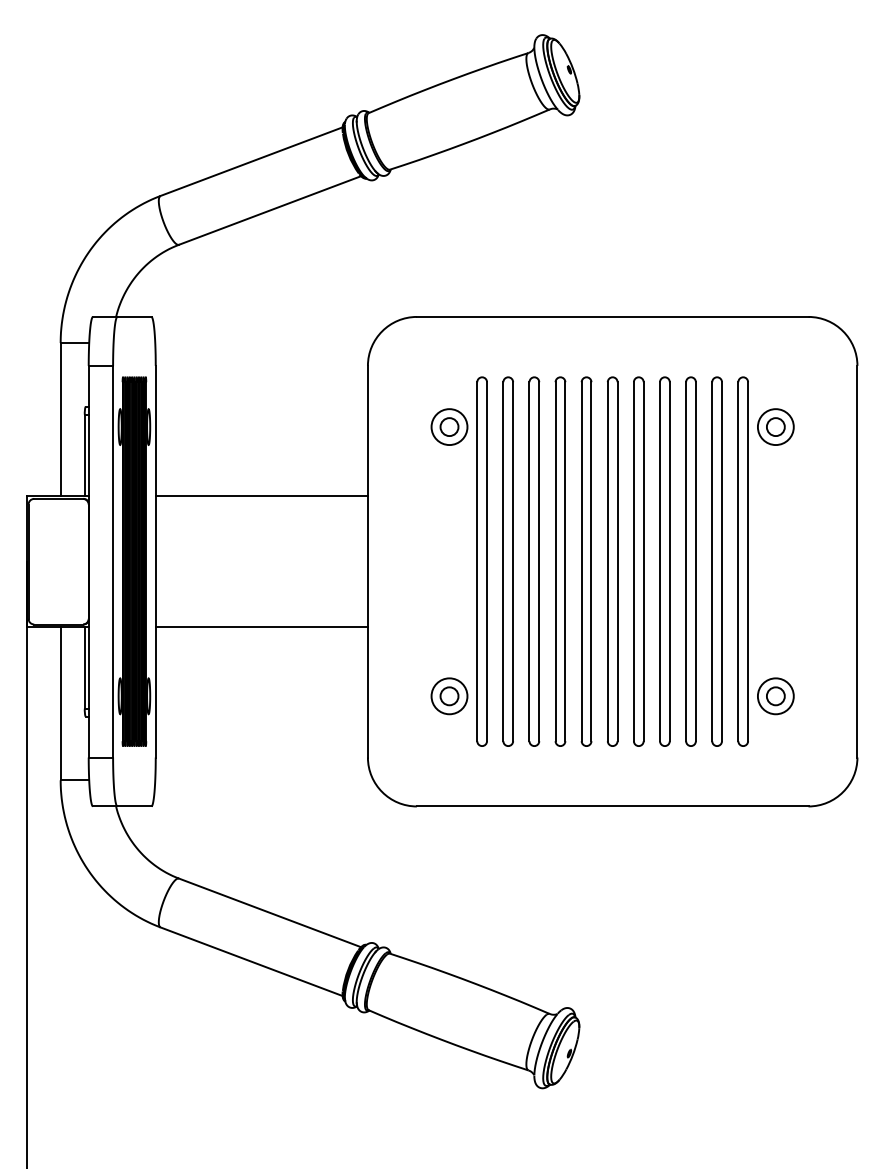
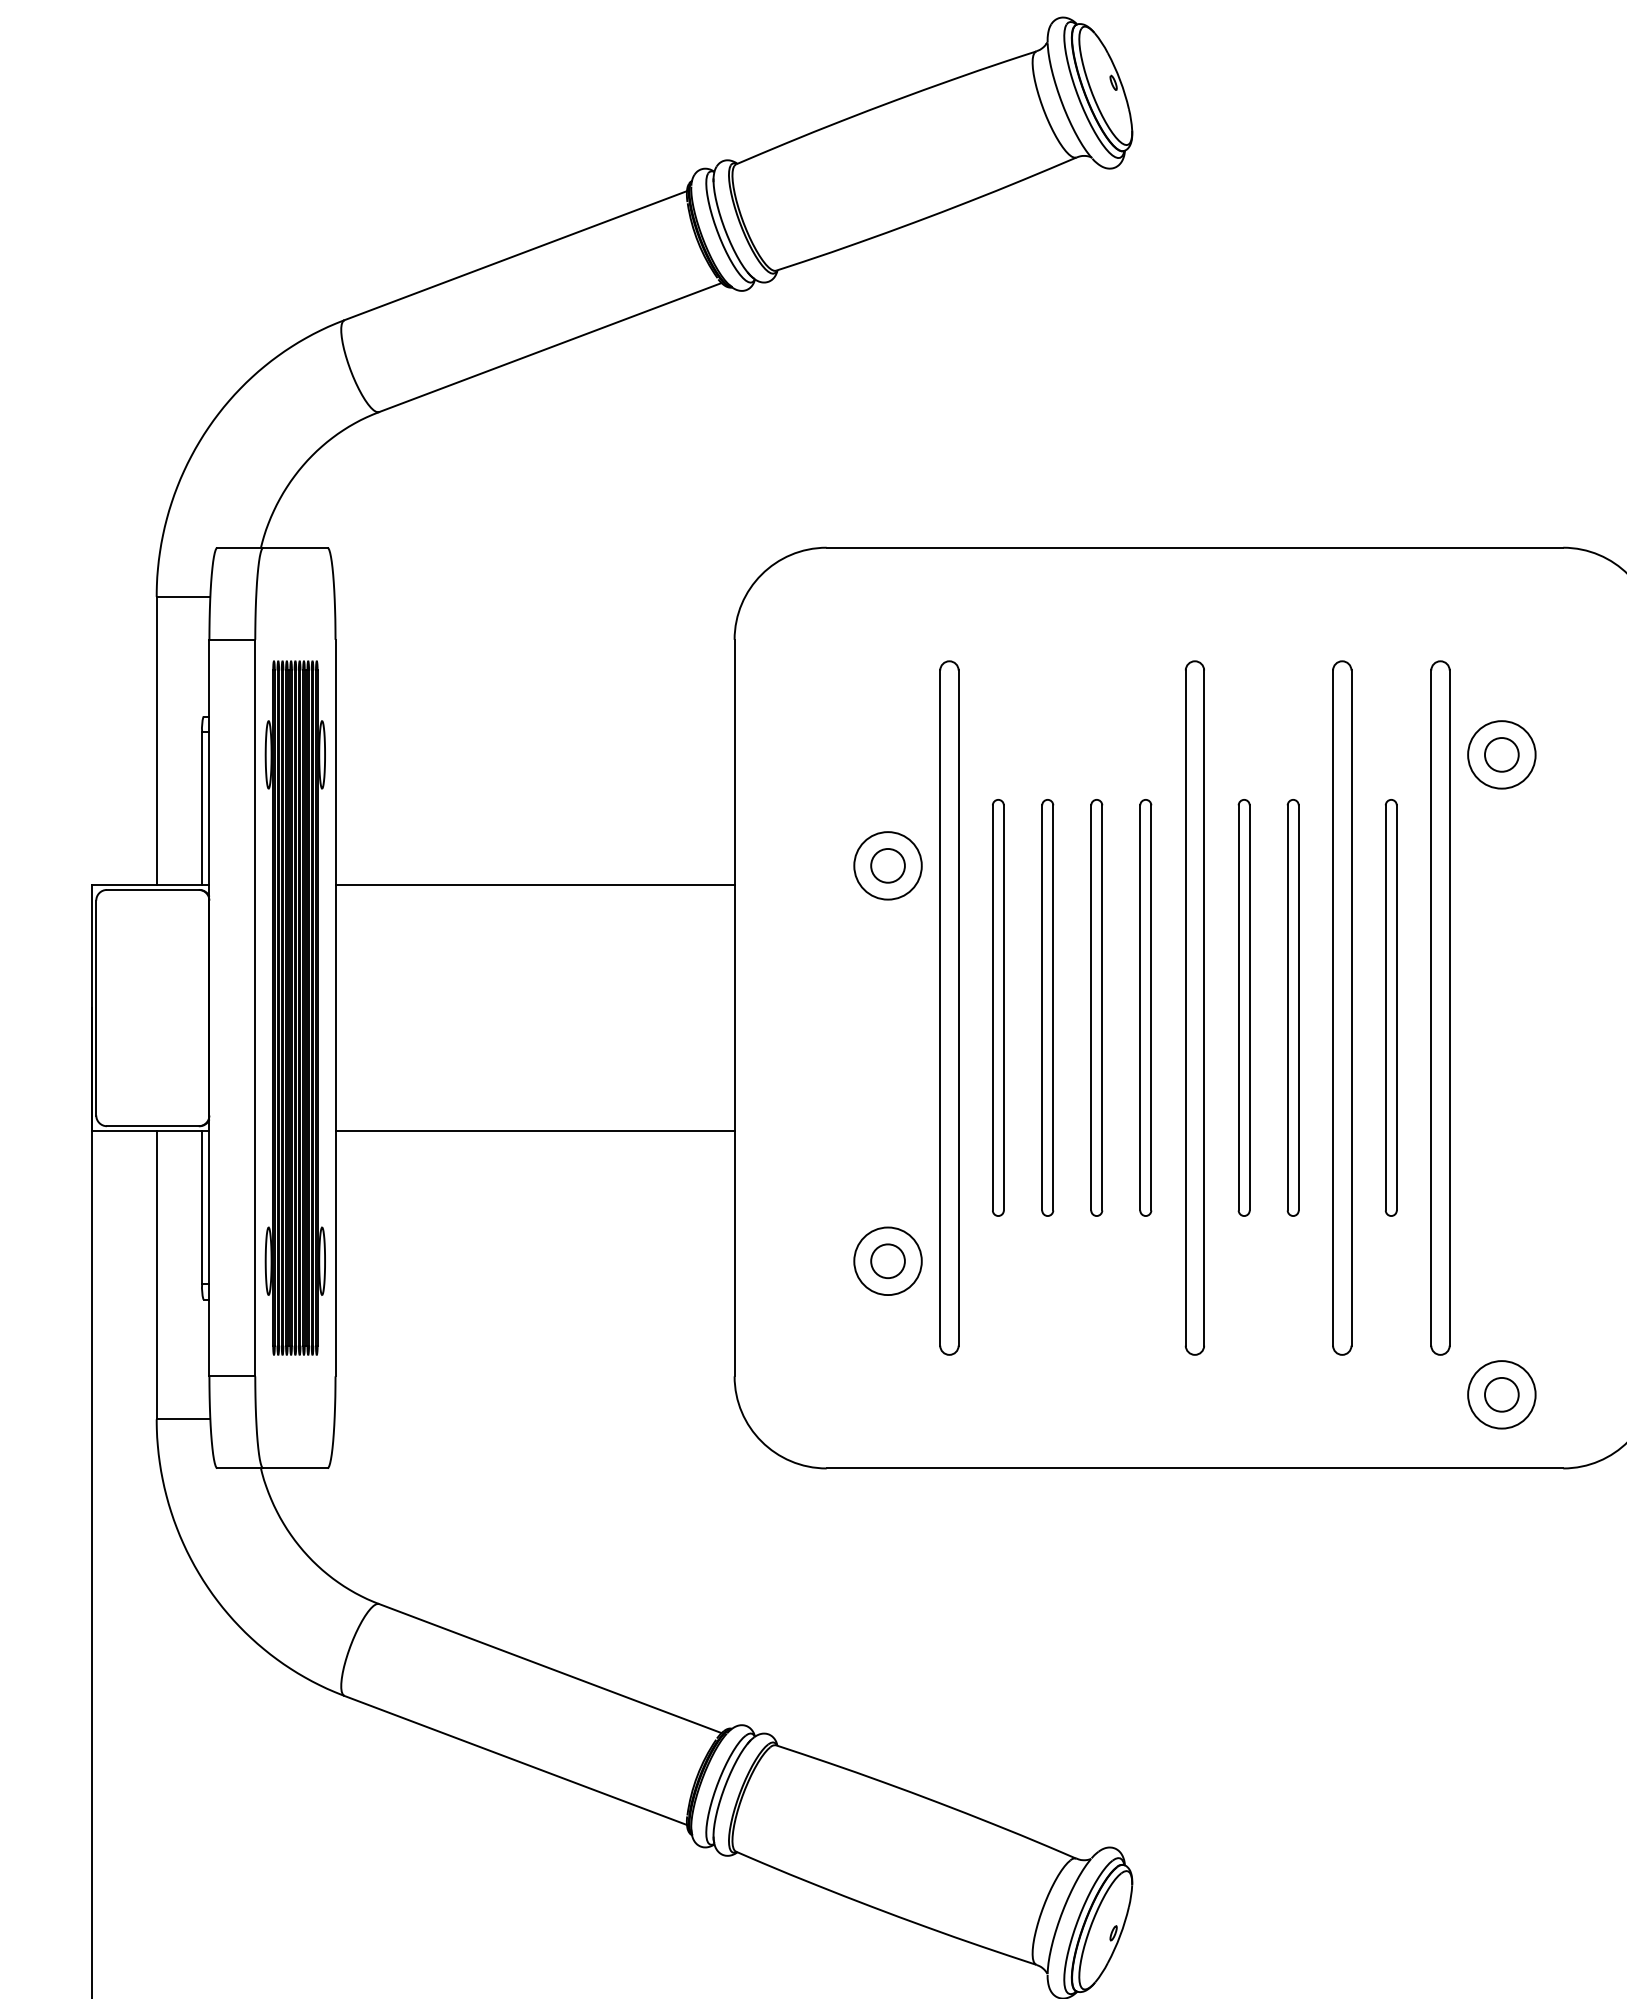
part: (449, 426) -> (888, 864), moved
part: (507, 561) -> (997, 1007), size x0.6
part: (534, 561) -> (1047, 1007), size x0.6
part: (560, 561) -> (1096, 1007), size x0.6
part: (586, 561) -> (1145, 1007), size x0.6
part: (638, 561) -> (1243, 1007), size x0.6
part: (664, 561) -> (1292, 1007), size x0.6
part: (716, 561) -> (1390, 1007), size x0.6
part: (775, 696) -> (1501, 1395), moved

